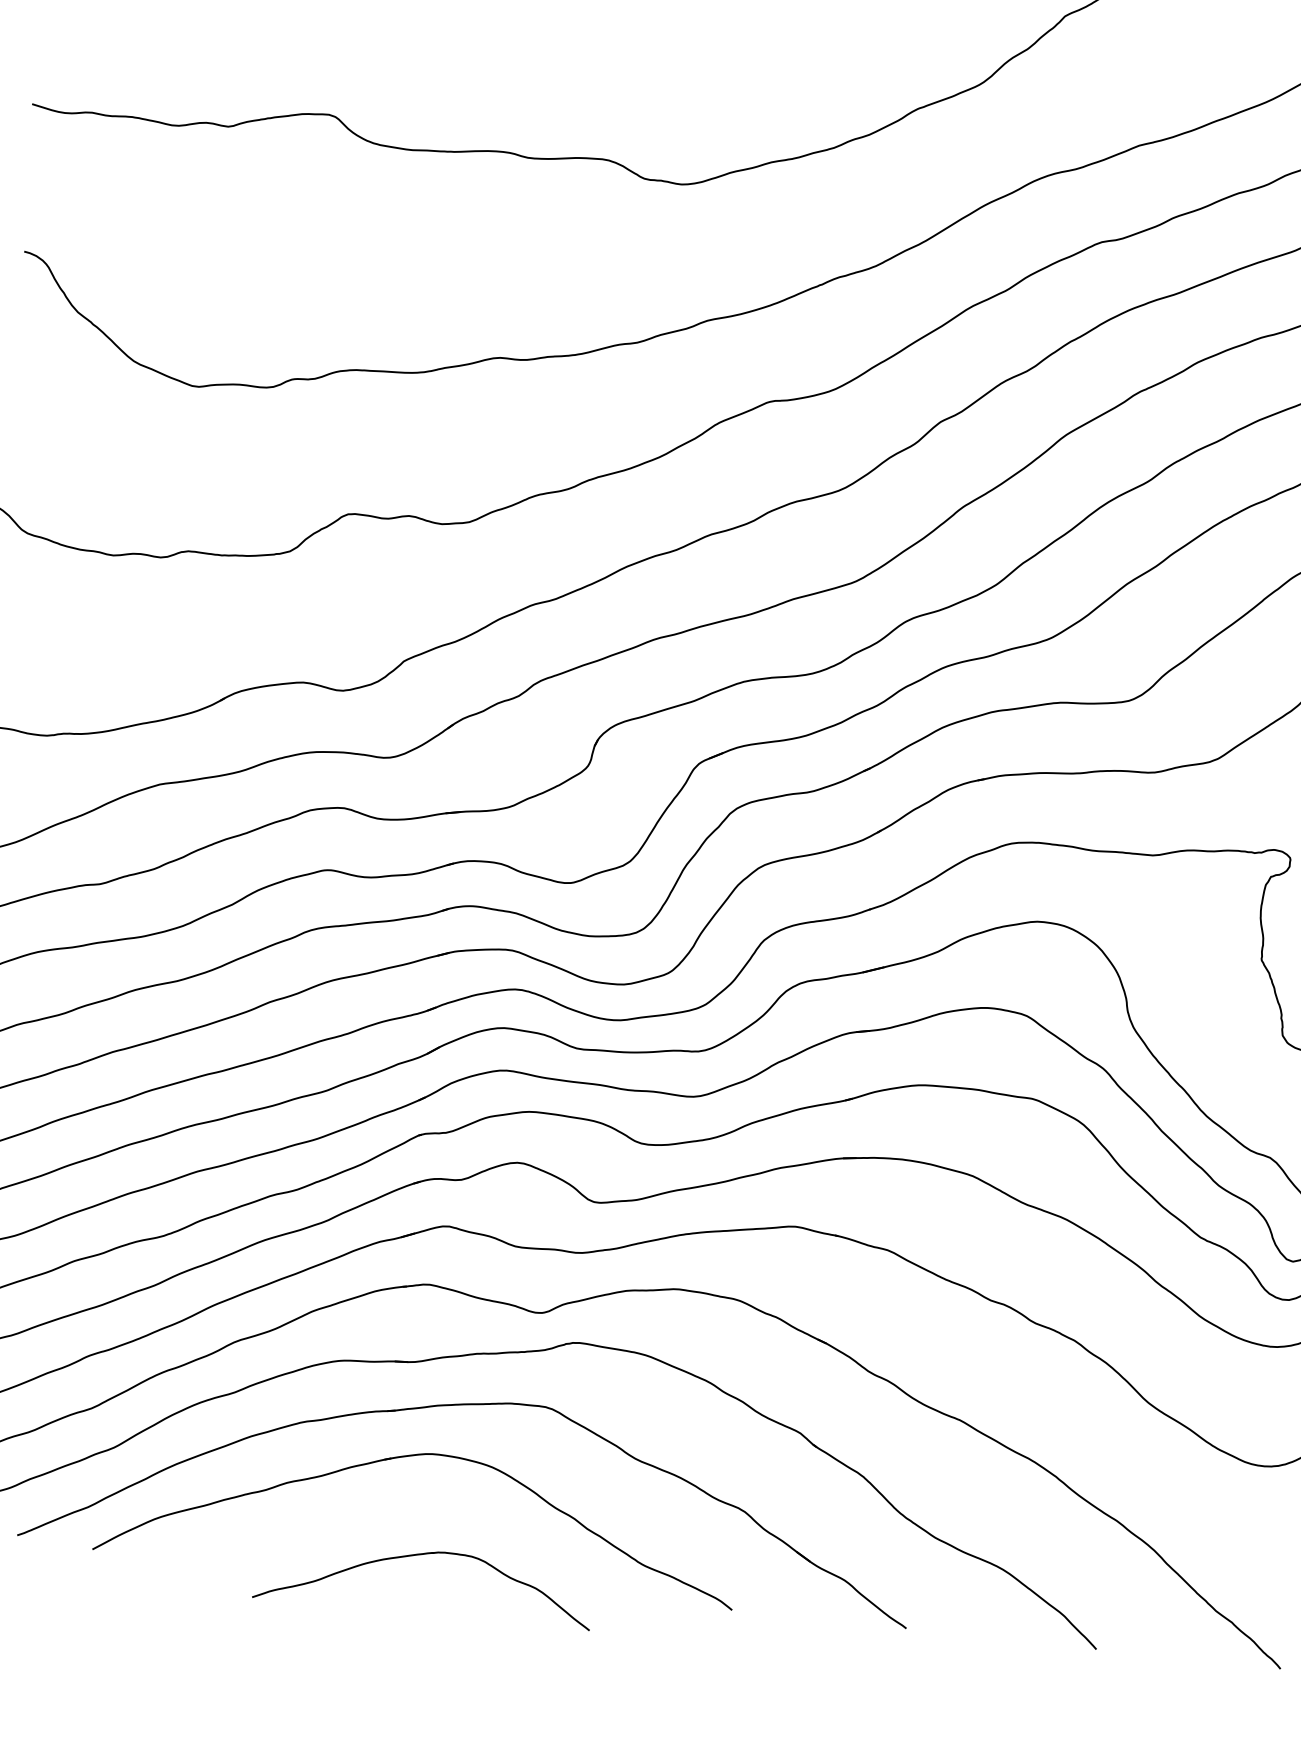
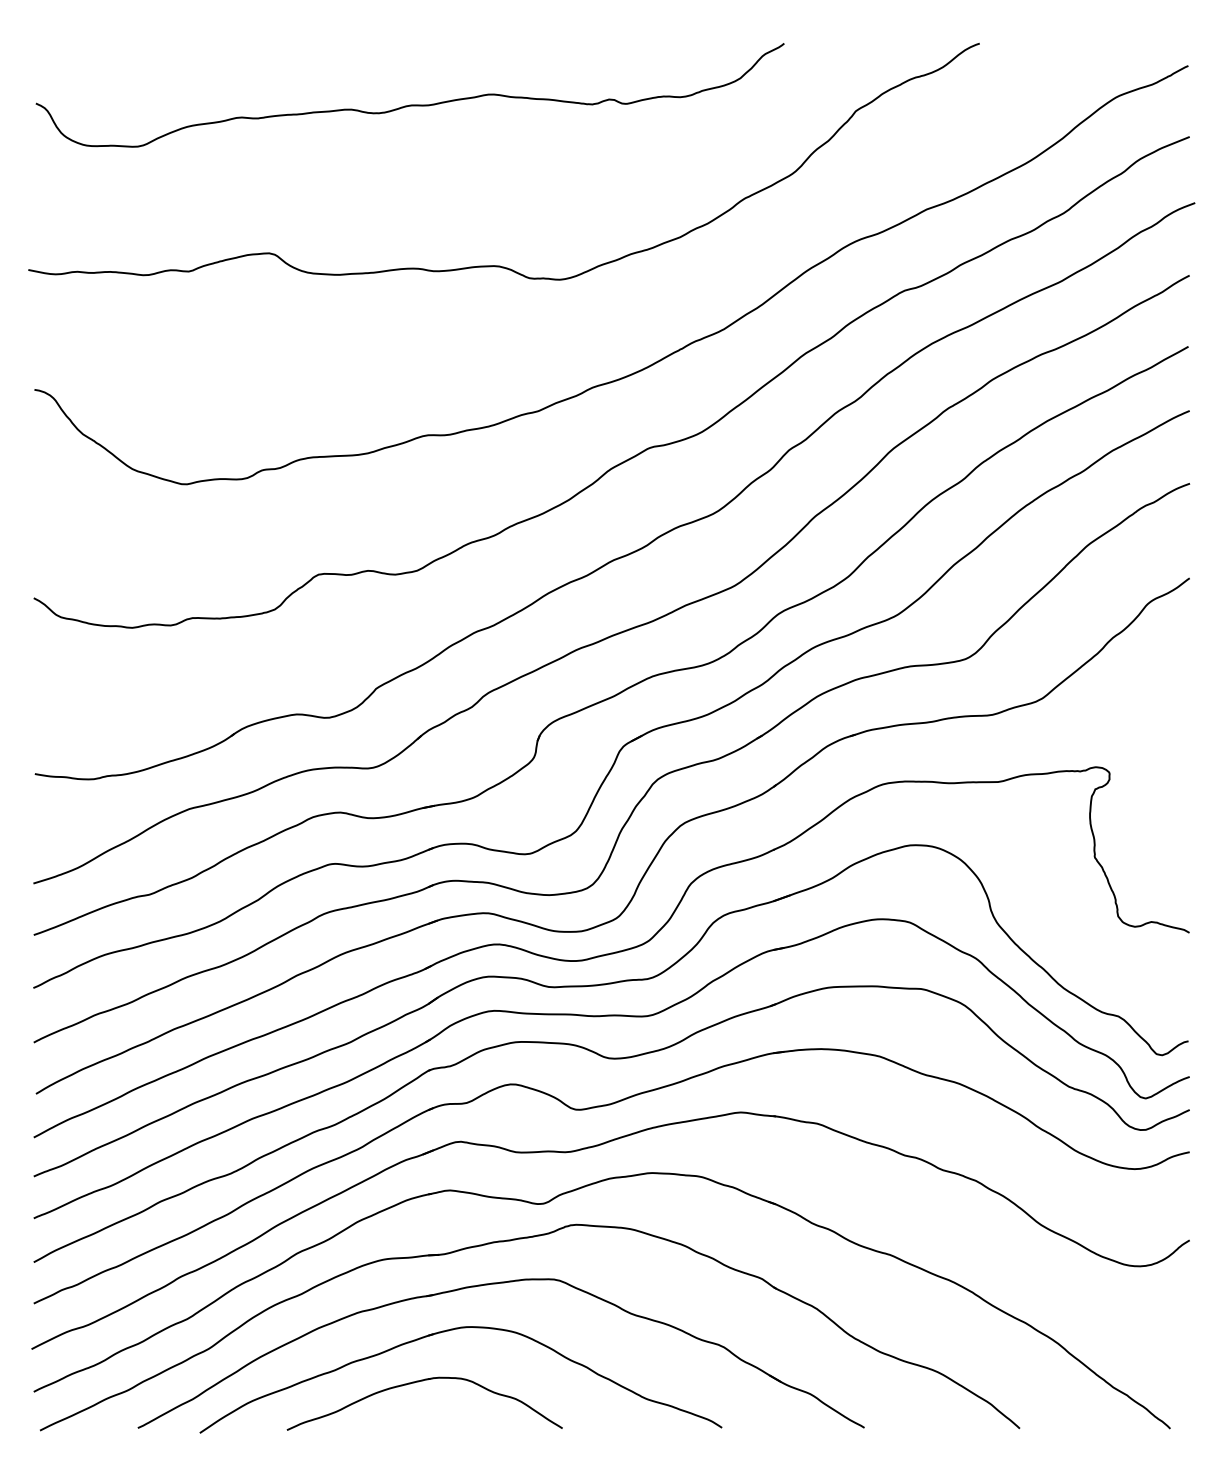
part: (419, 1555) -> (418, 1382), moved

